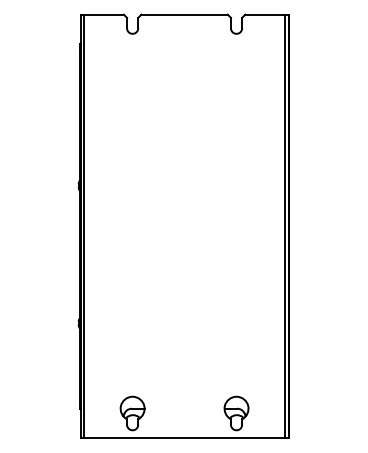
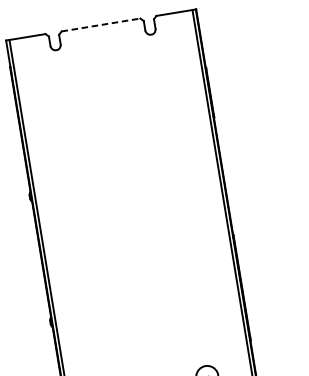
line: (185, 14) -> (101, 24), solid -> dashed

